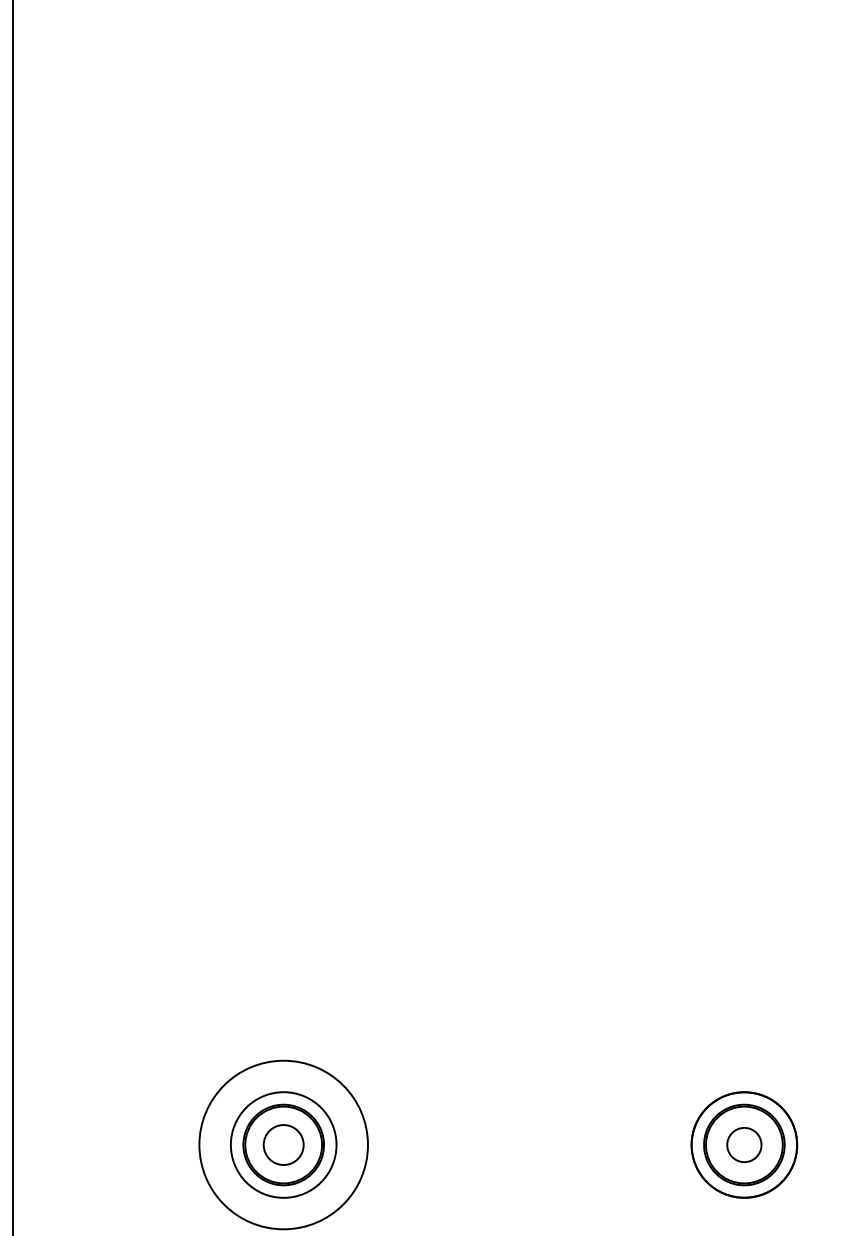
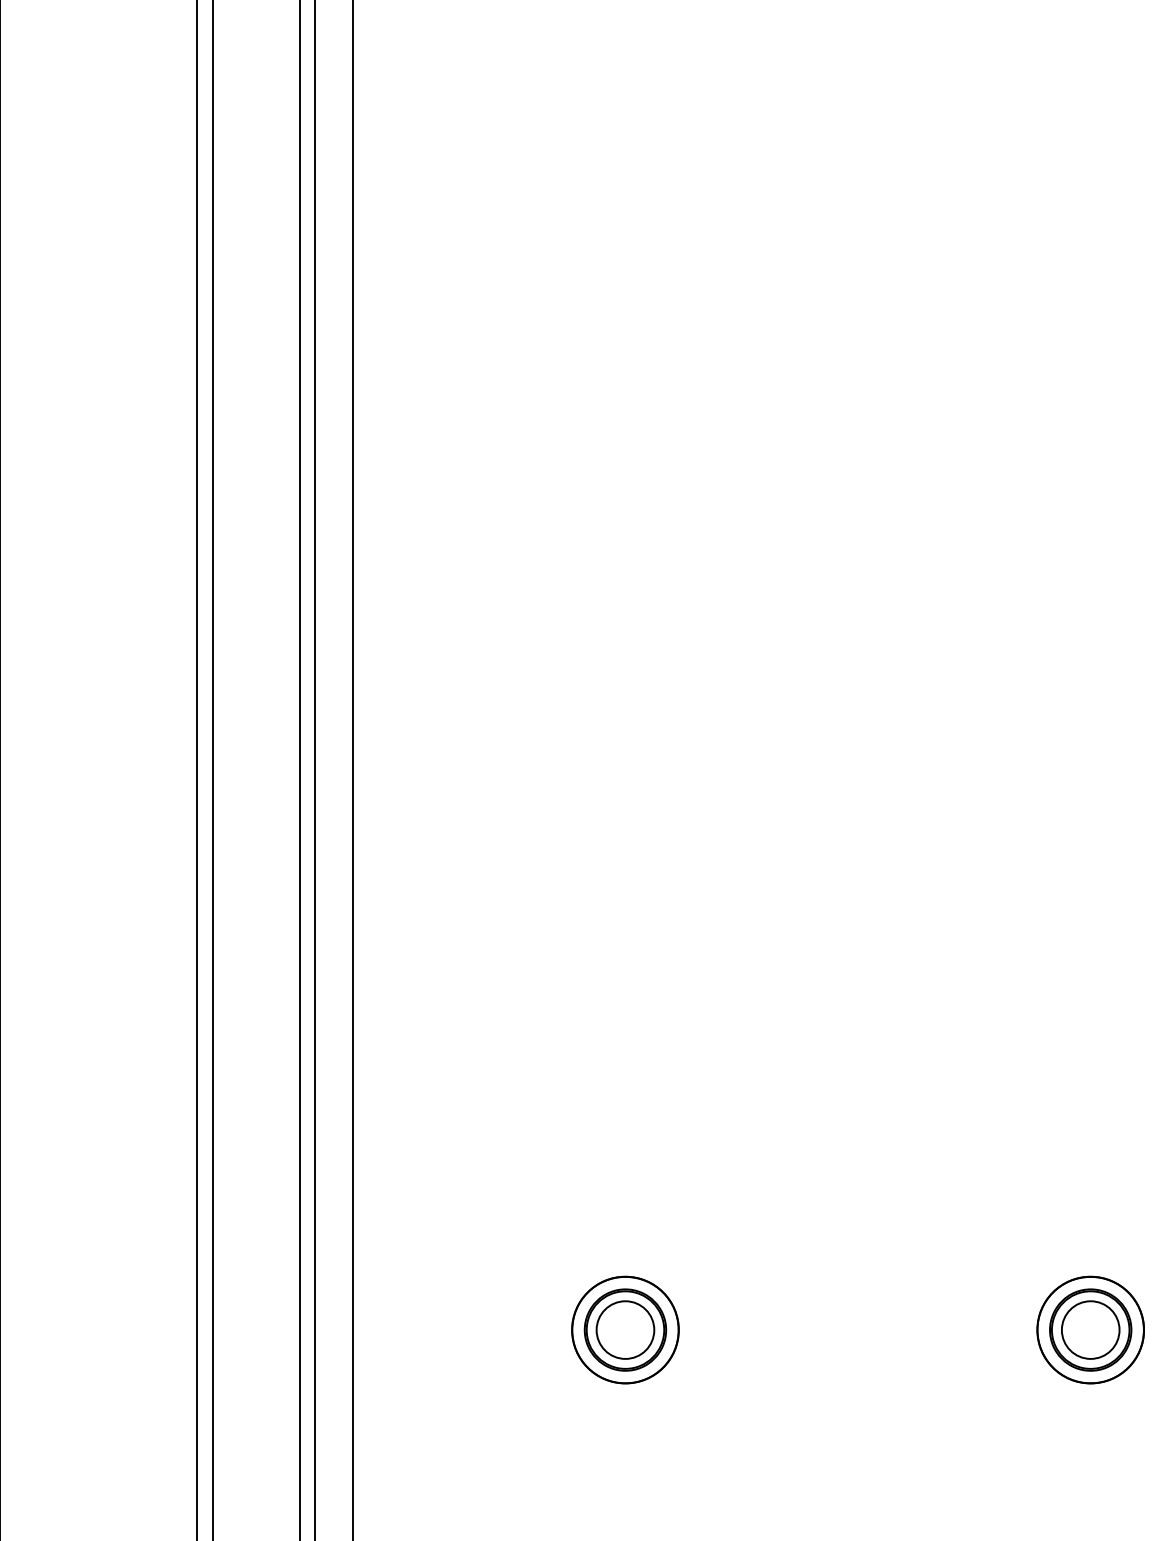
circle: (283, 1144) -> (625, 1329), size x0.62
circle: (283, 1144) -> (625, 1329), size x1.43
circle: (744, 1144) -> (1090, 1329), size x1.67

